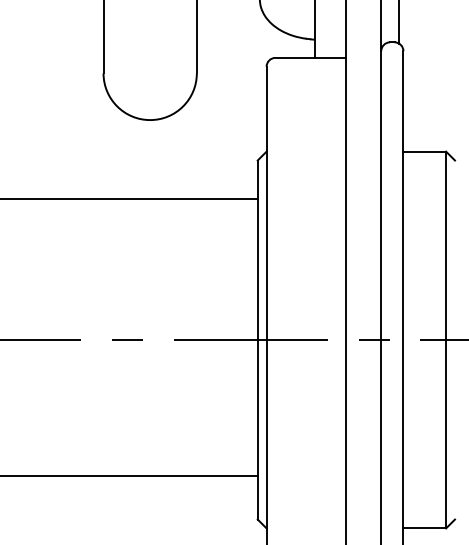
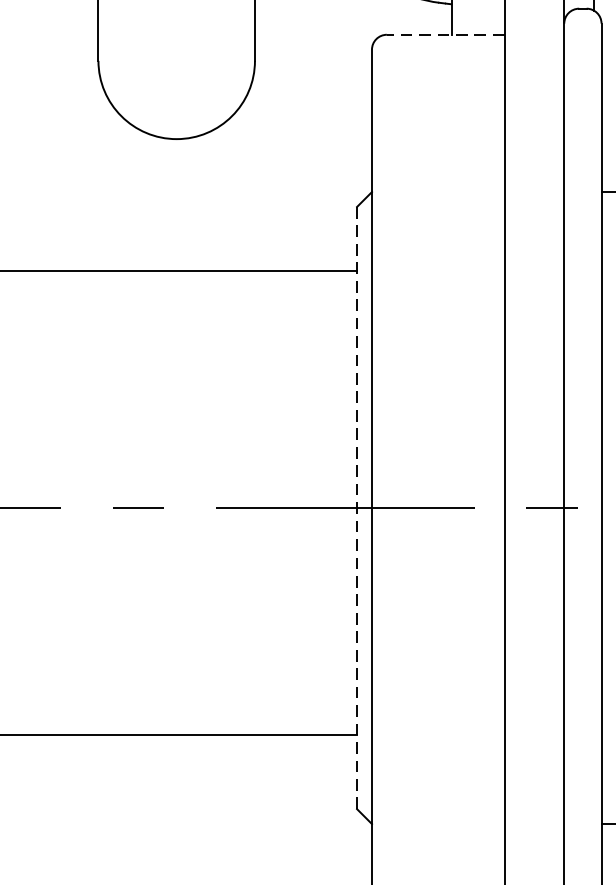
line: (310, 57) -> (445, 34), solid -> dashed
line: (257, 340) -> (356, 508), solid -> dashed

